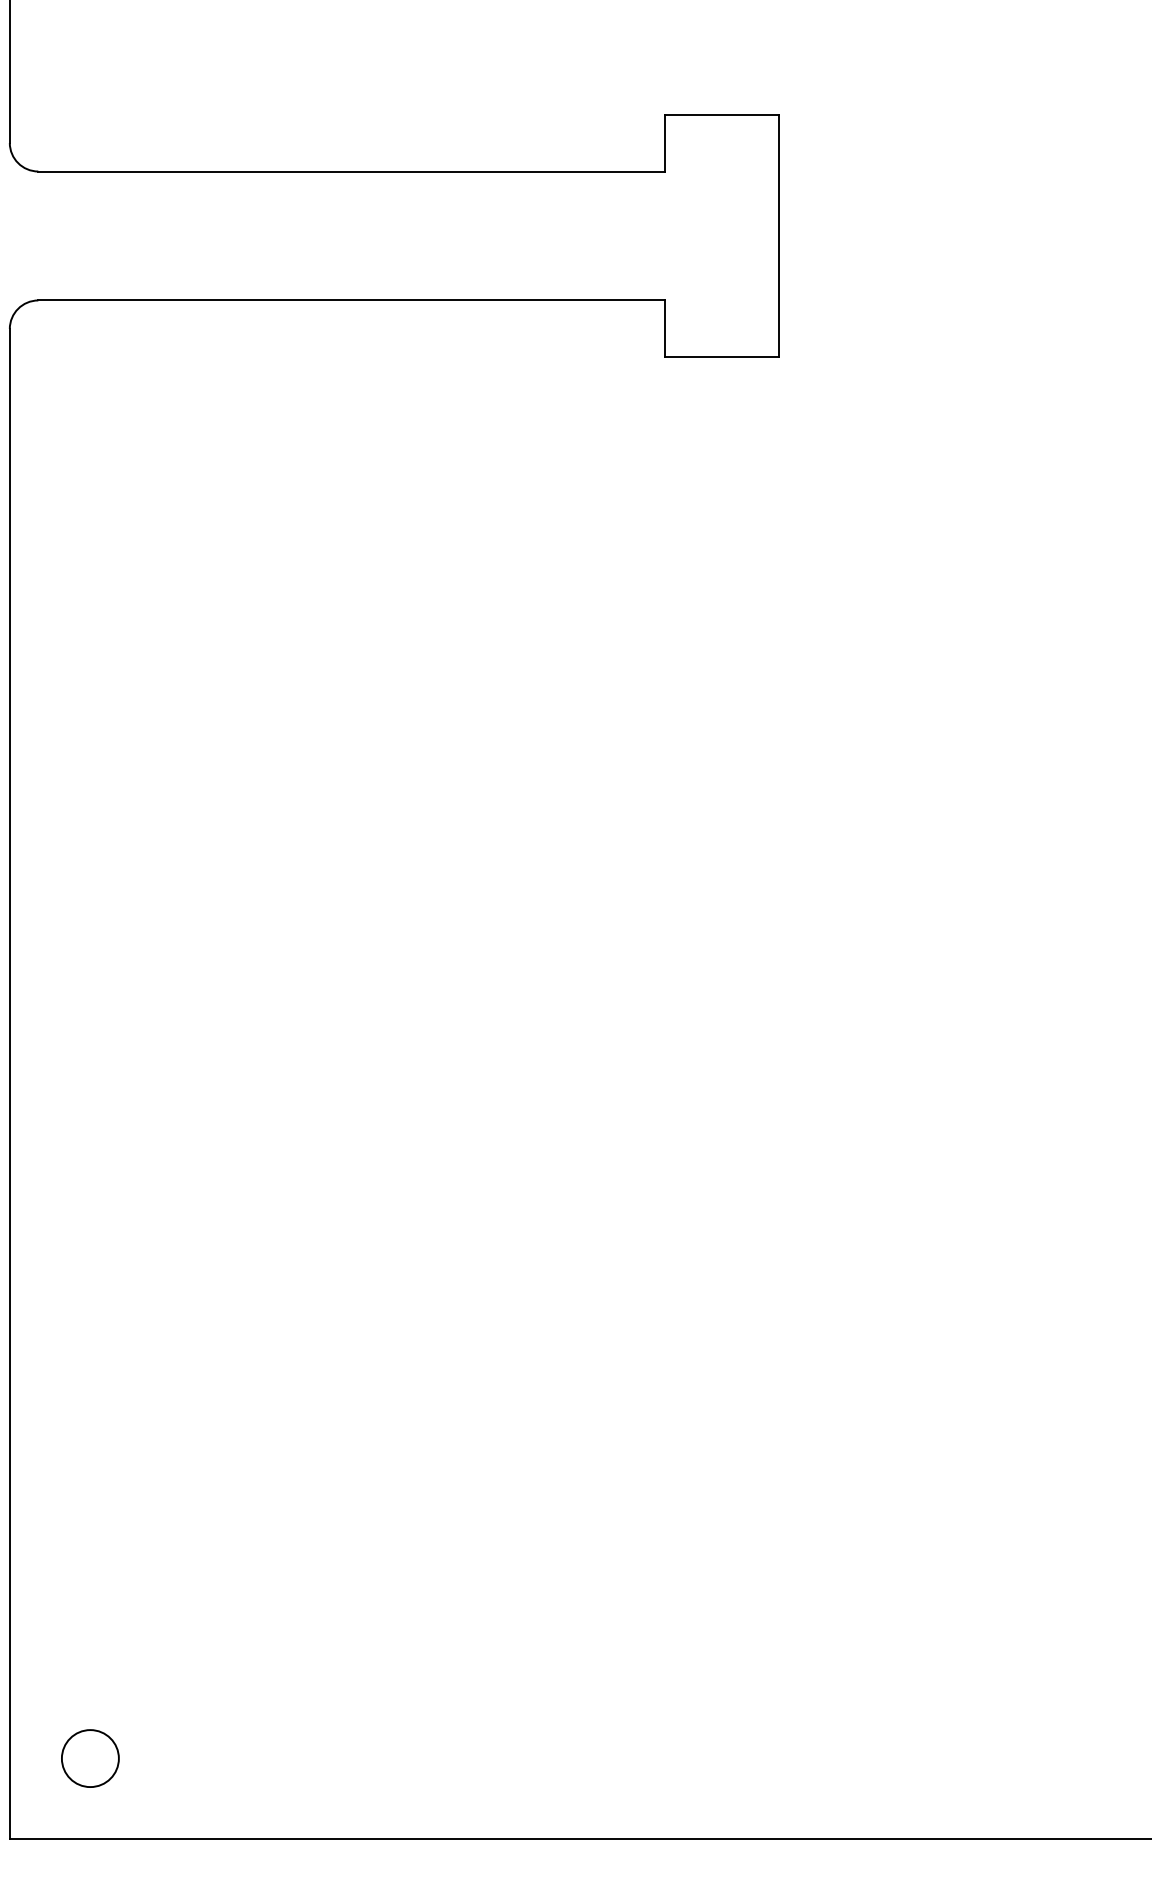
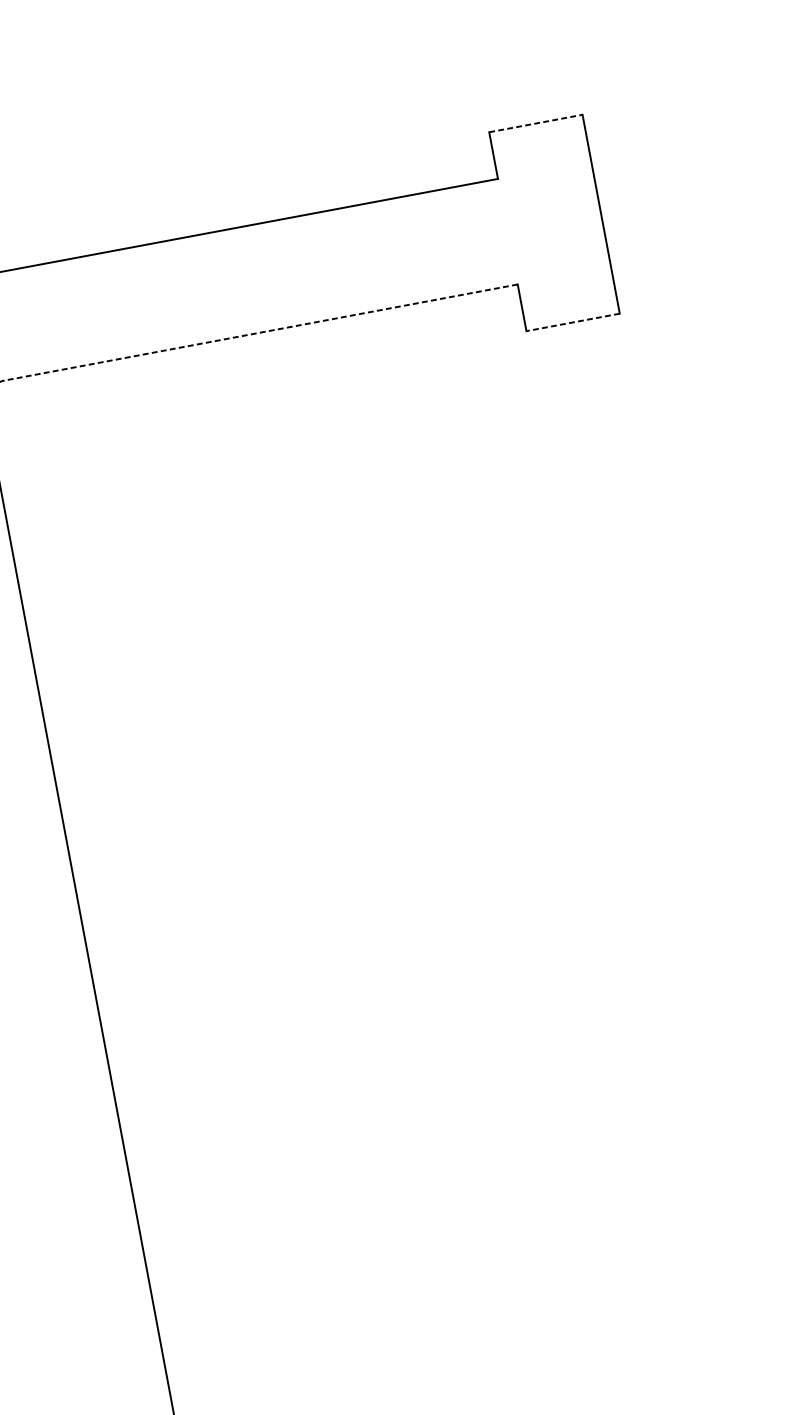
line: (722, 114) -> (536, 123), solid -> dashed
line: (351, 300) -> (261, 332), solid -> dashed
line: (721, 357) -> (572, 322), solid -> dashed

